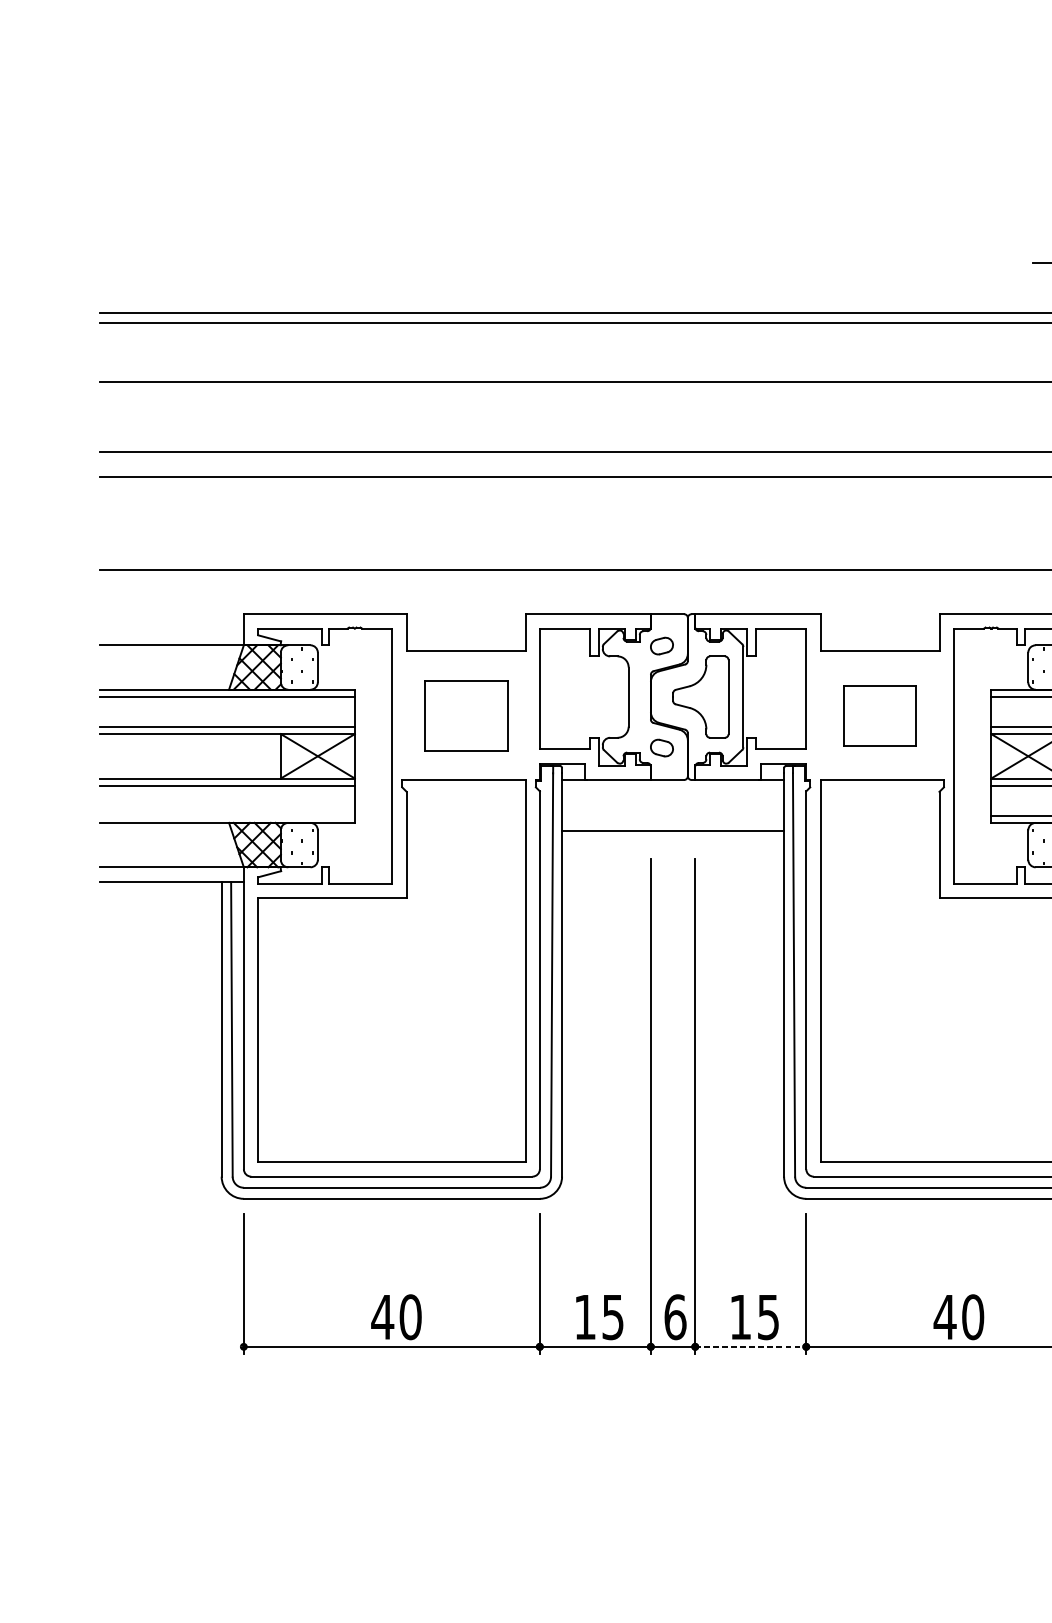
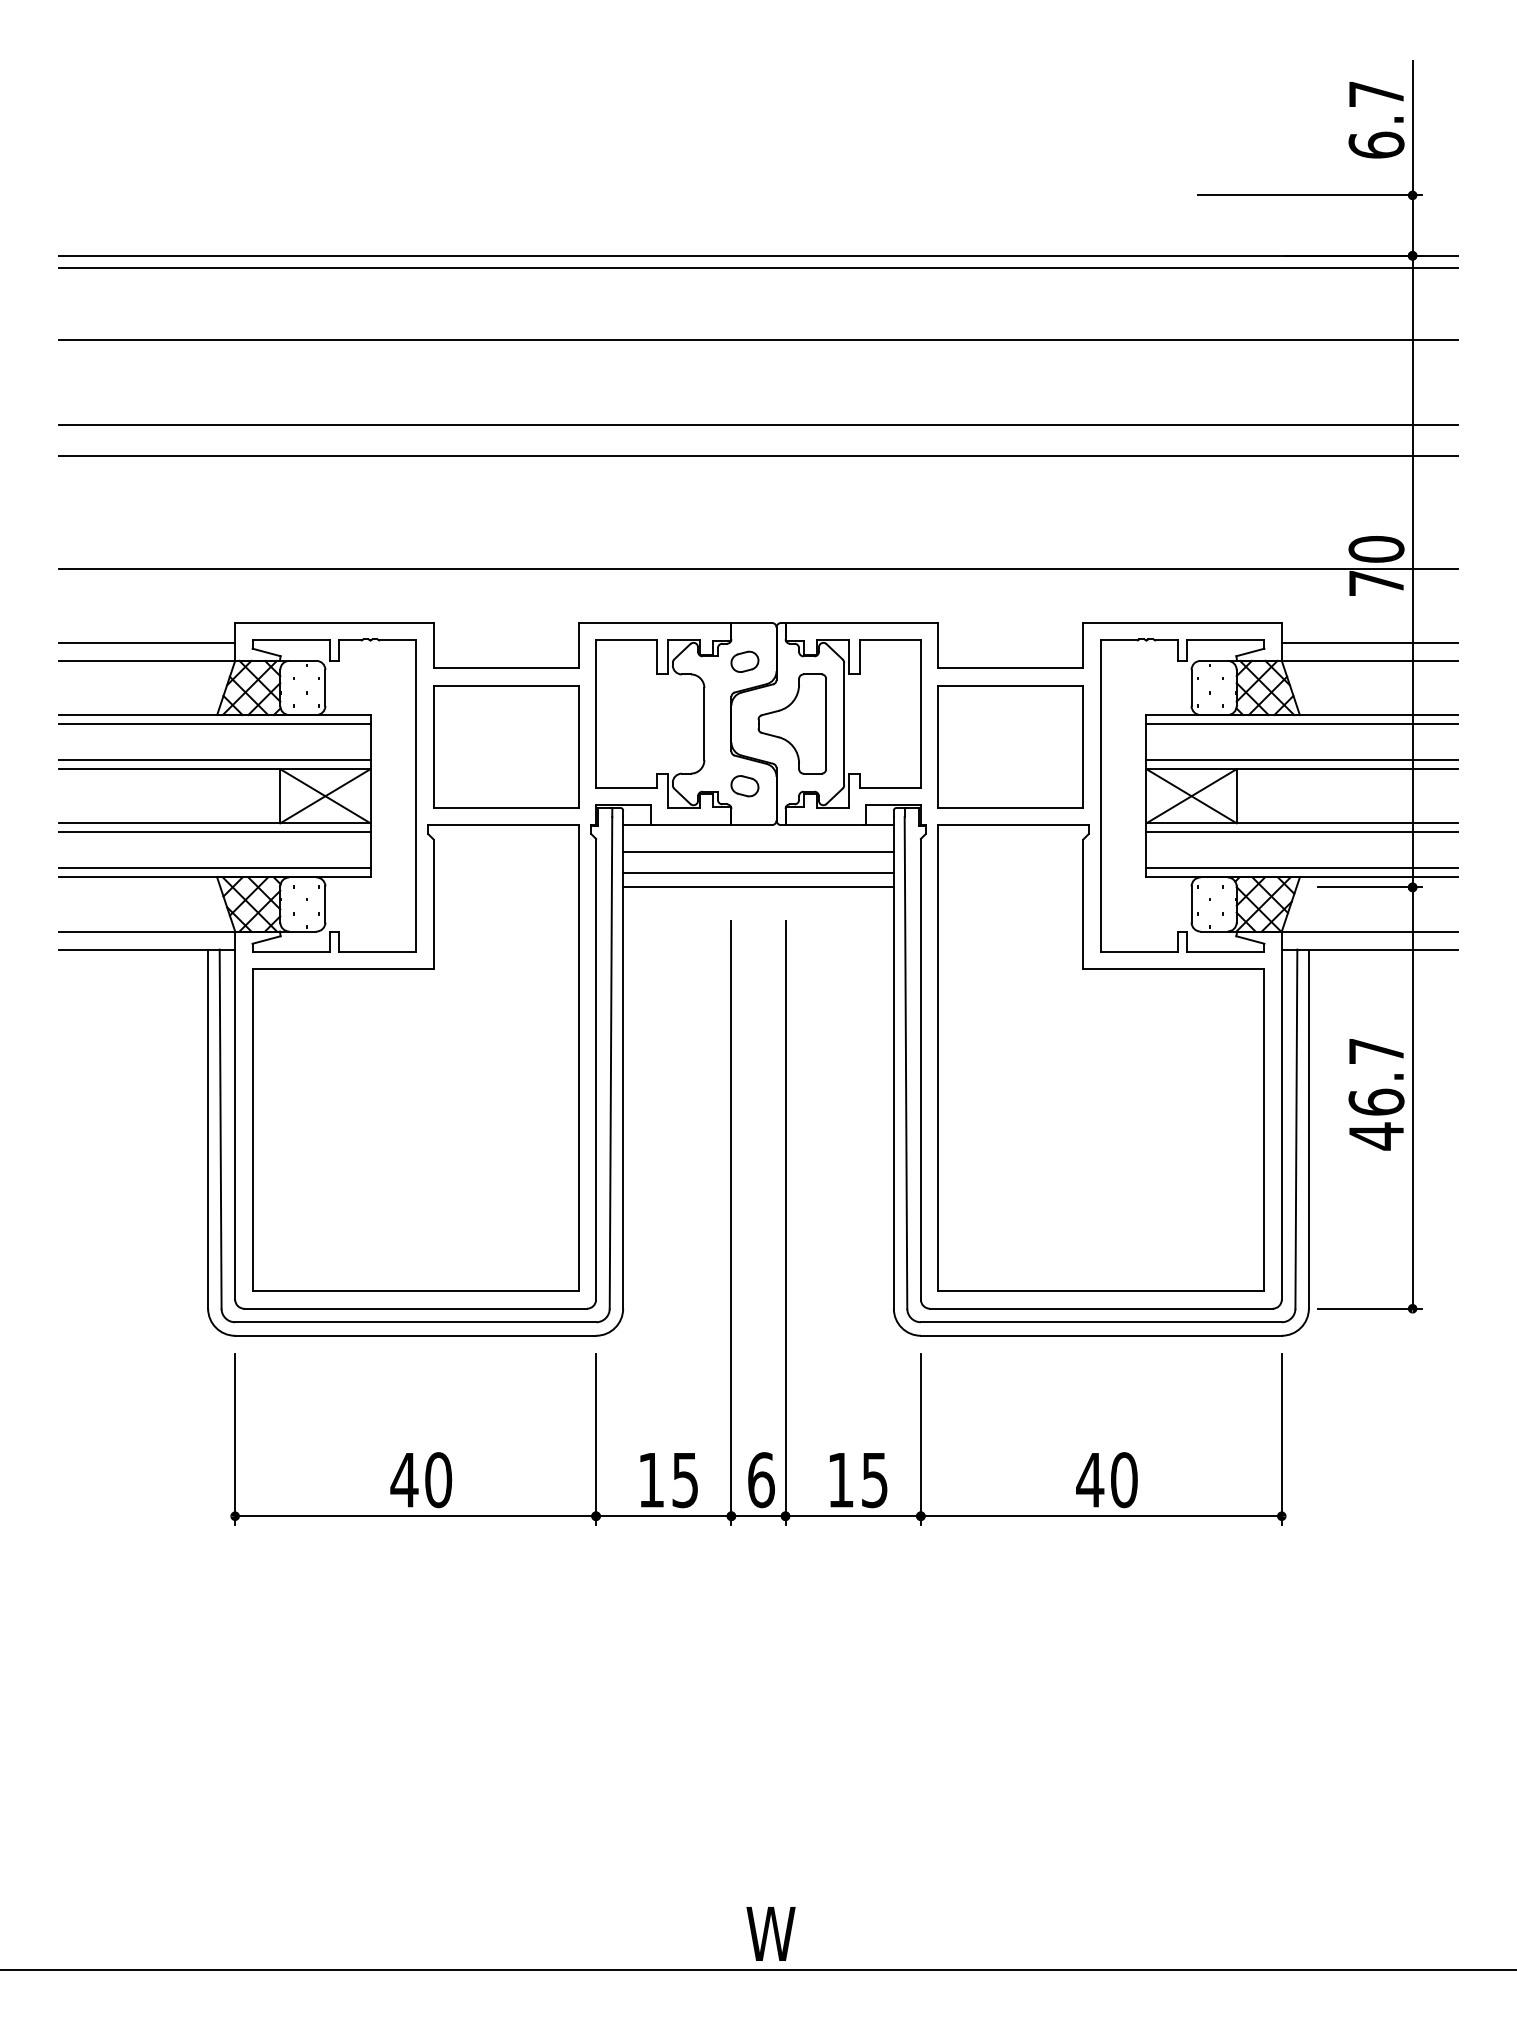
line: (171, 630) -> (147, 642), added
part: (466, 715) -> (506, 746), size x1.43
part: (879, 715) -> (1010, 746), size x1.67
line: (673, 802) -> (758, 852), added
line: (226, 815) -> (214, 868), added
line: (673, 818) -> (758, 872), added
line: (750, 1347) -> (853, 1516), dashed -> solid

